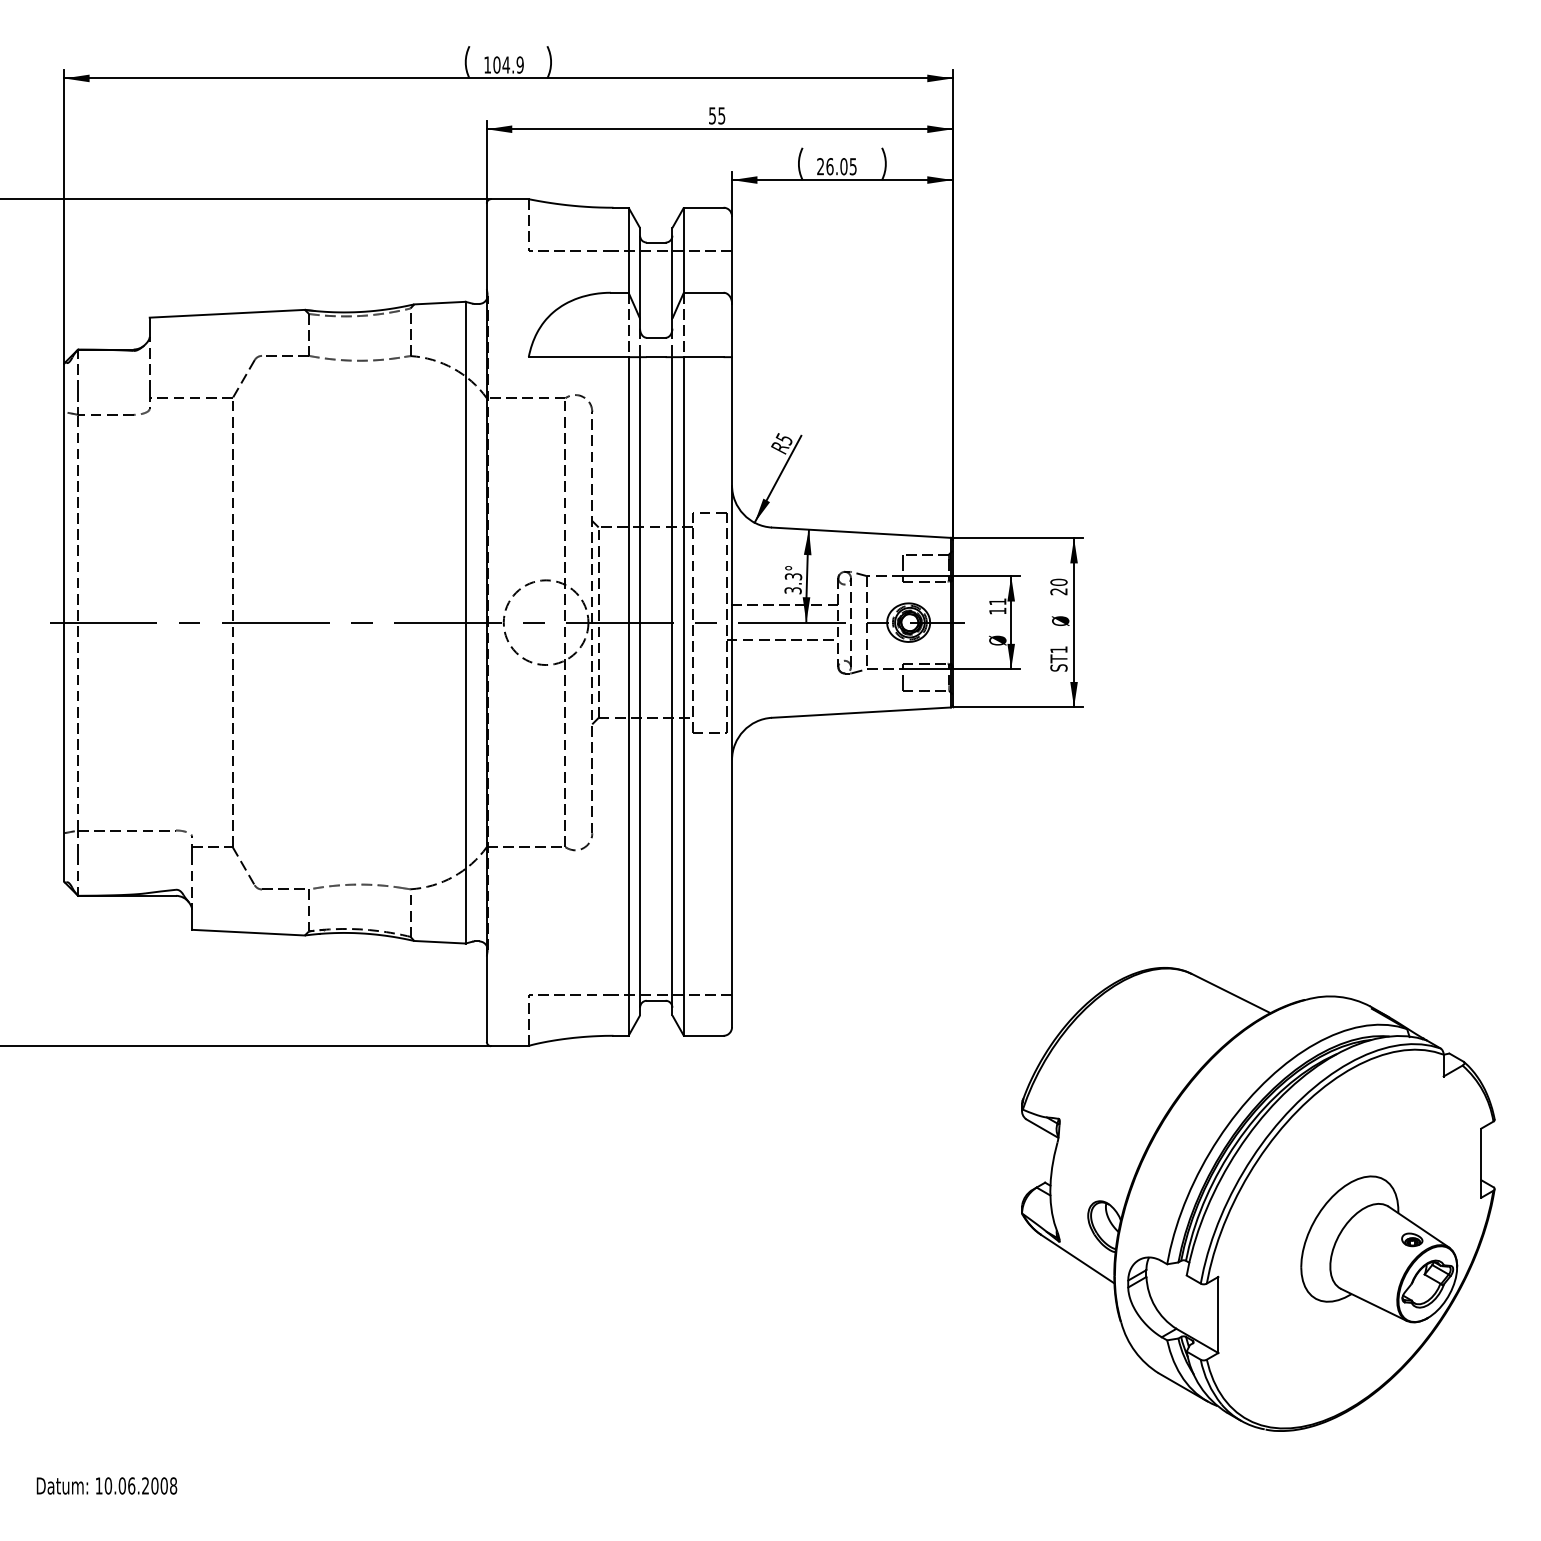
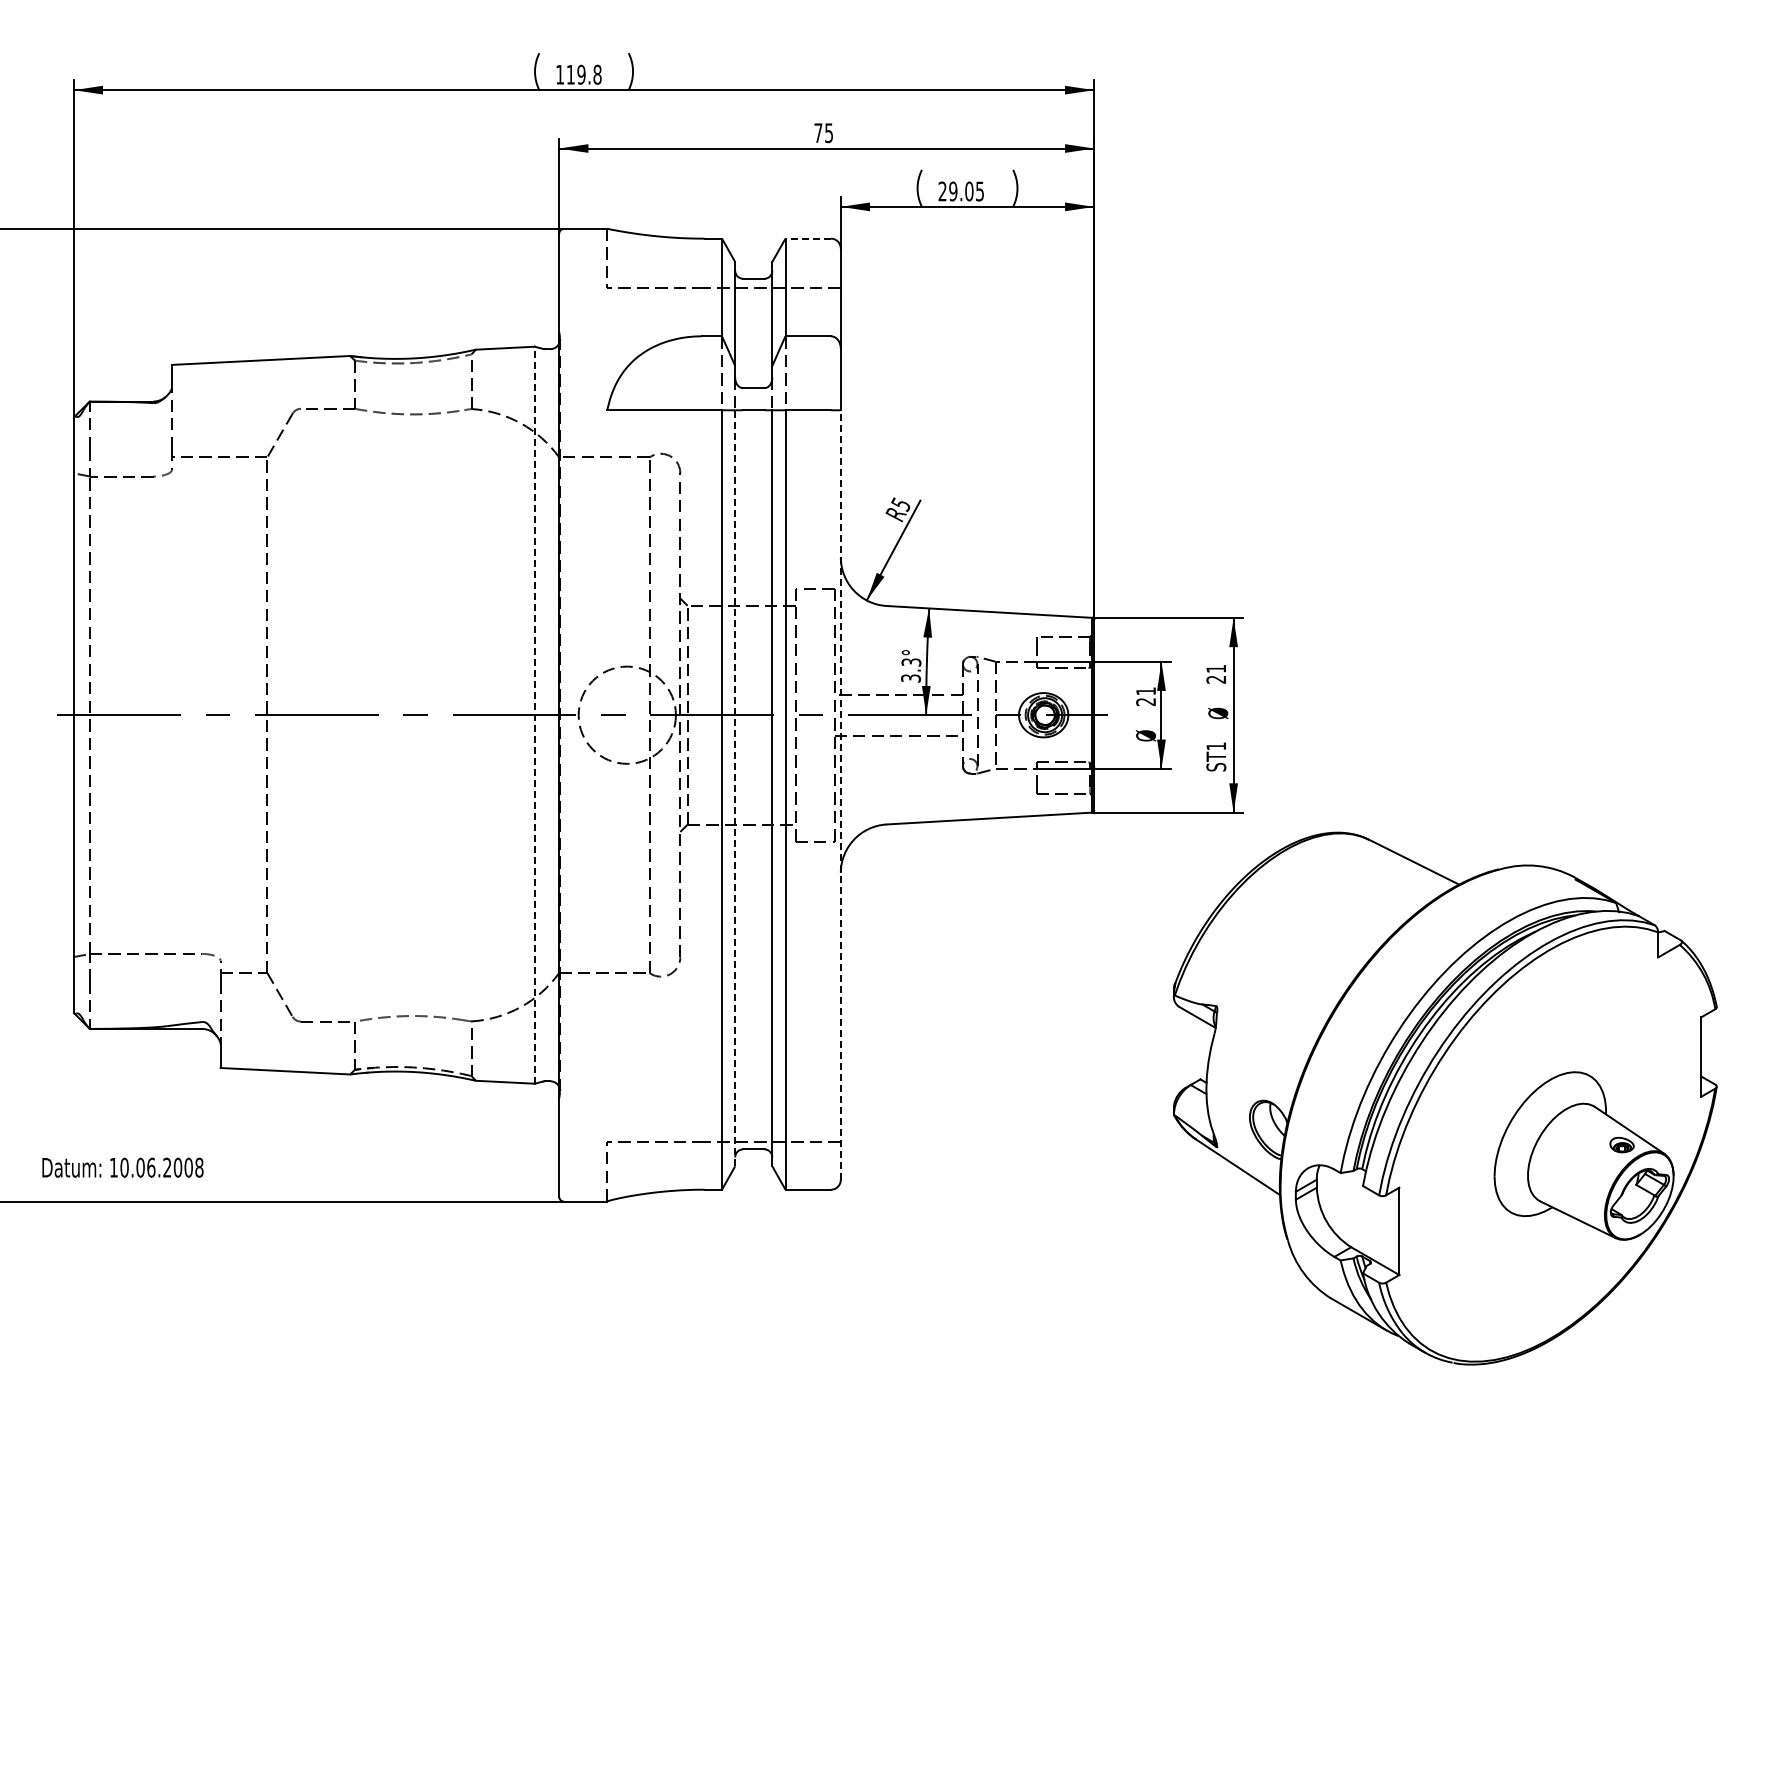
text: (507, 64) -> (583, 74), 104.9 -> 119.8
text: (712, 116) -> (818, 133), 55 -> 75
text: (830, 166) -> (953, 191), 26.05 -> 29.05
line: (703, 207) -> (808, 238), solid -> dashed
text: (1059, 581) -> (1216, 668), 20 -> 21
text: (997, 611) -> (1145, 702), 11 -> 21
line: (465, 622) -> (534, 715), solid -> dashed
line: (640, 685) -> (735, 787), solid -> dashed
line: (731, 692) -> (840, 795), solid -> dashed
part: (1257, 1199) -> (1444, 1098), moved
text: (106, 1485) -> (122, 1167), moved

